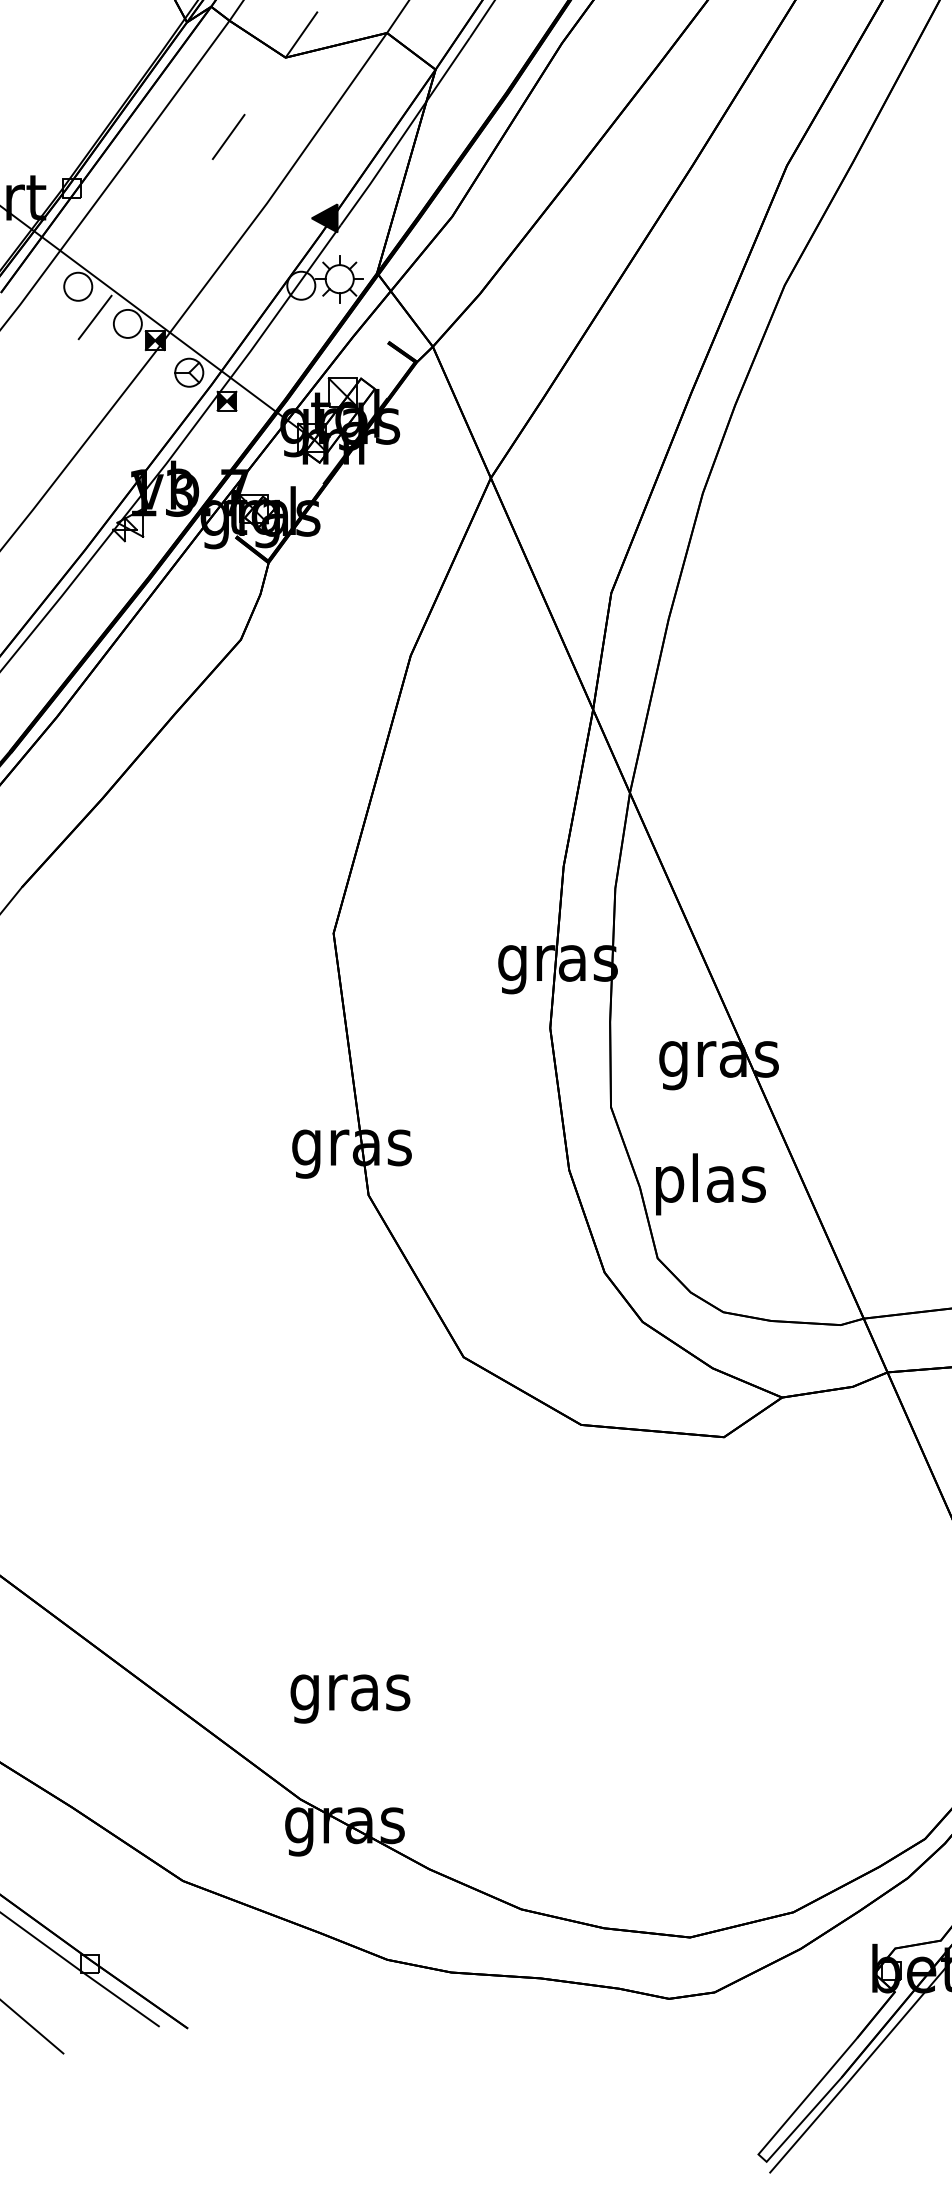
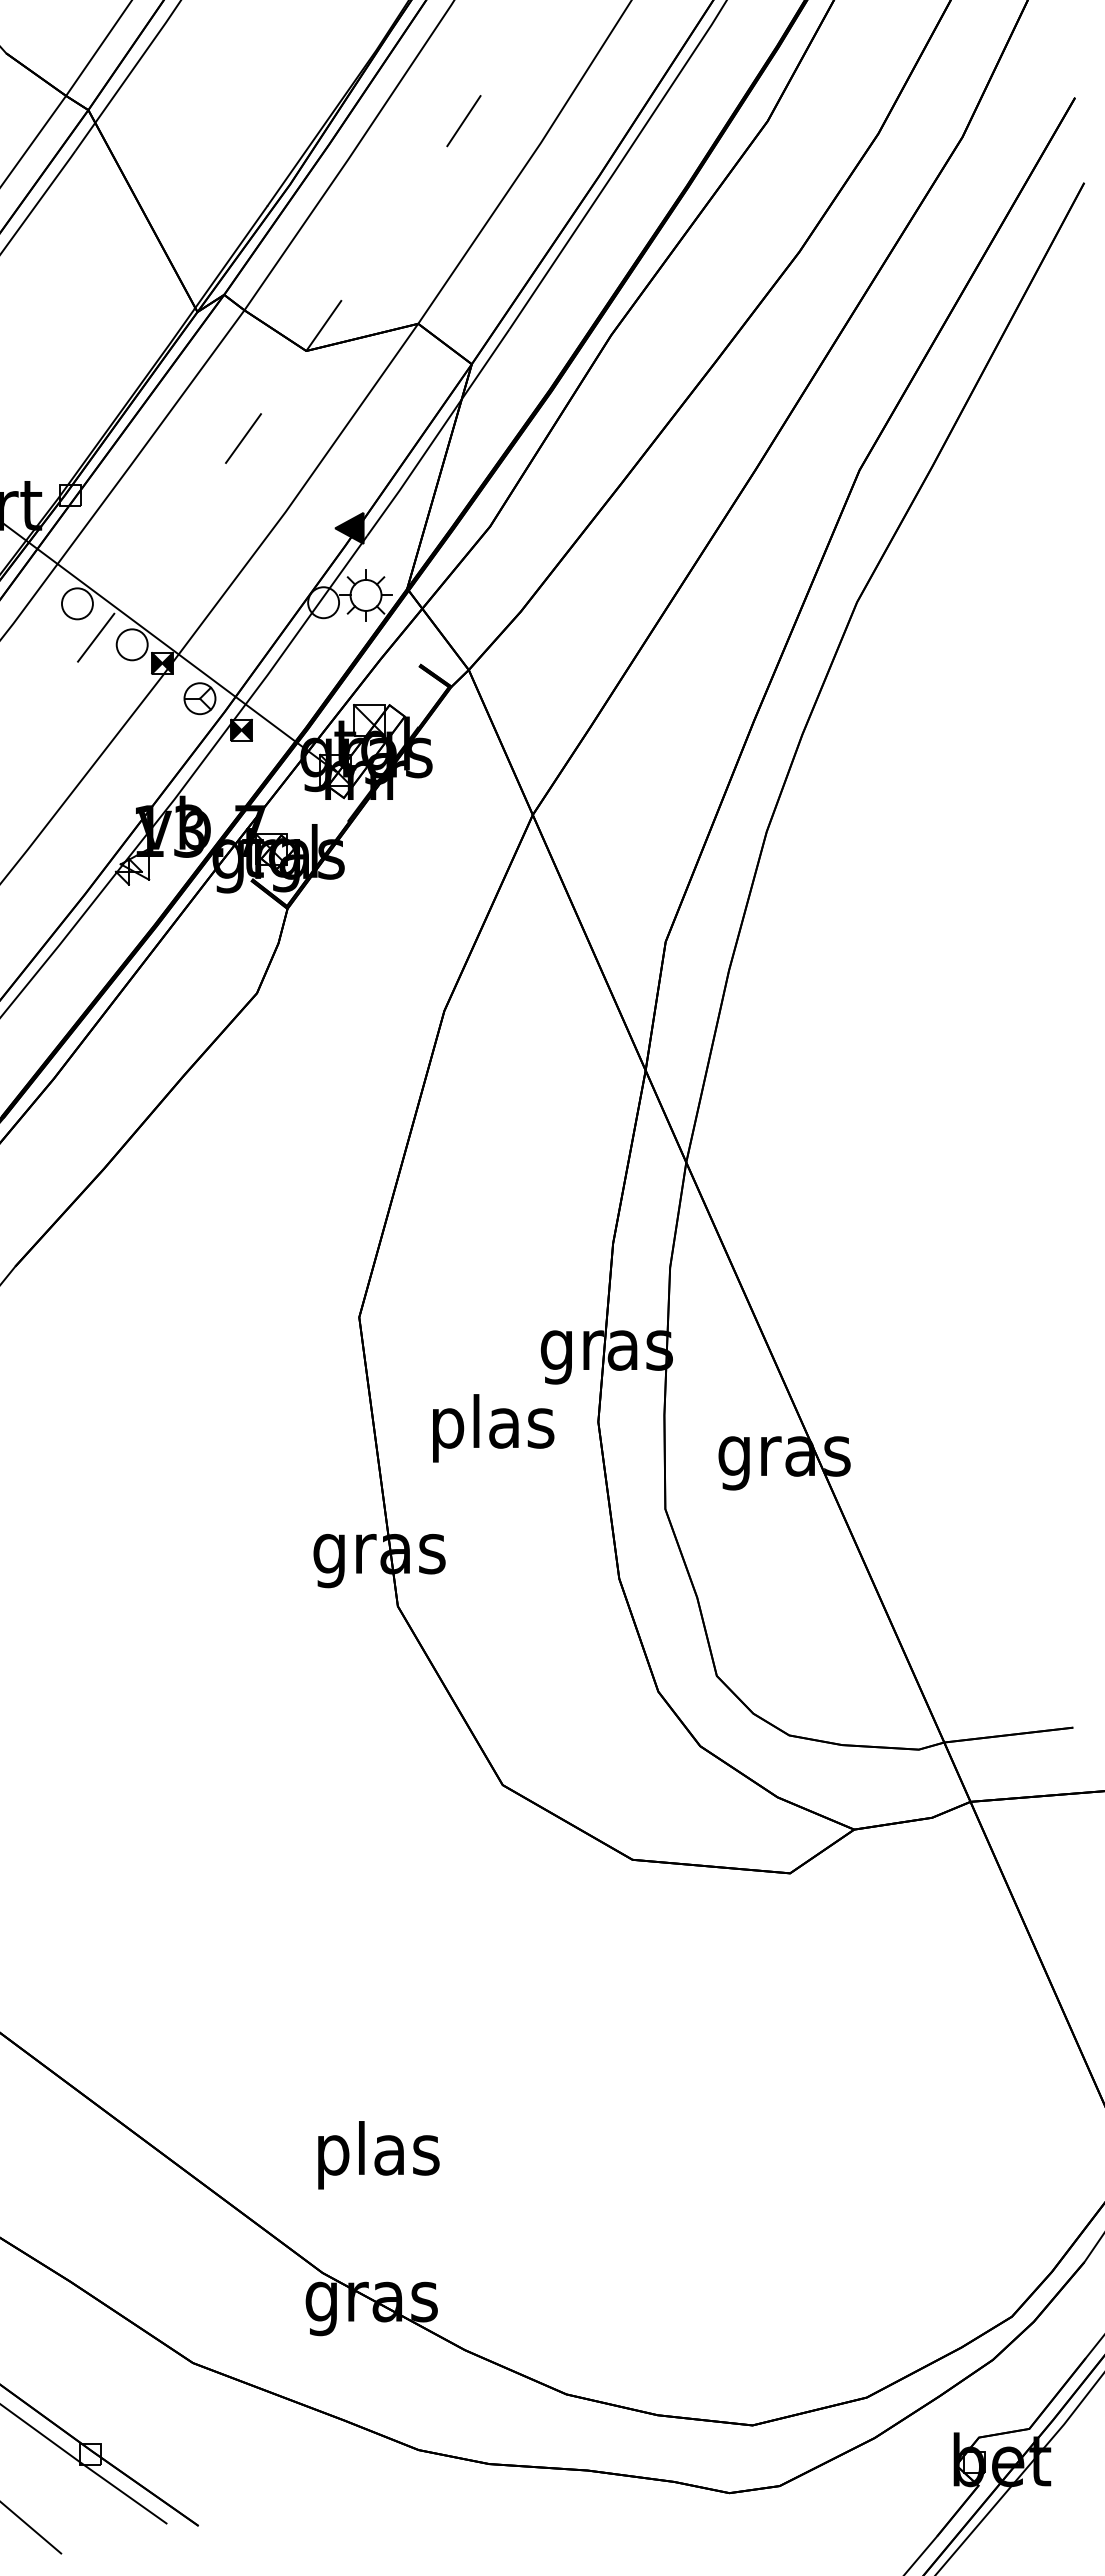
text: (710, 1184) -> (493, 1428), moved
text: (350, 1692) -> (377, 2155), gras -> plas

